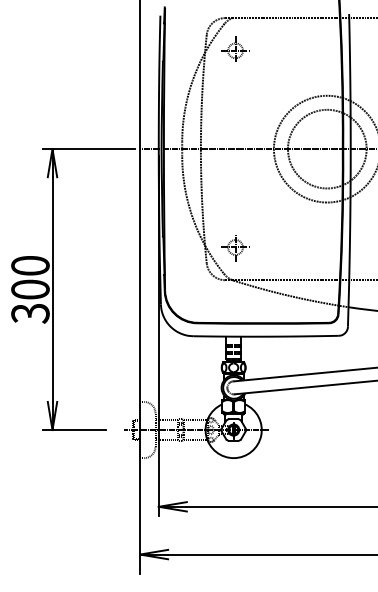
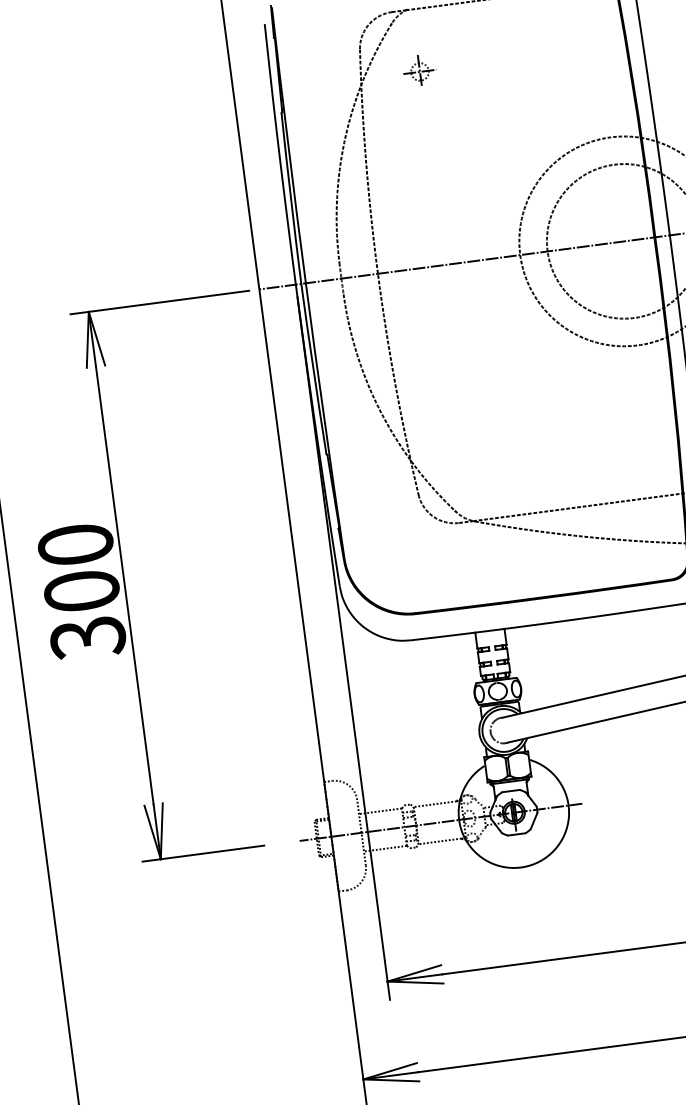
part: (235, 48) -> (419, 68), size x0.6
part: (235, 248) -> (470, 458), removed

